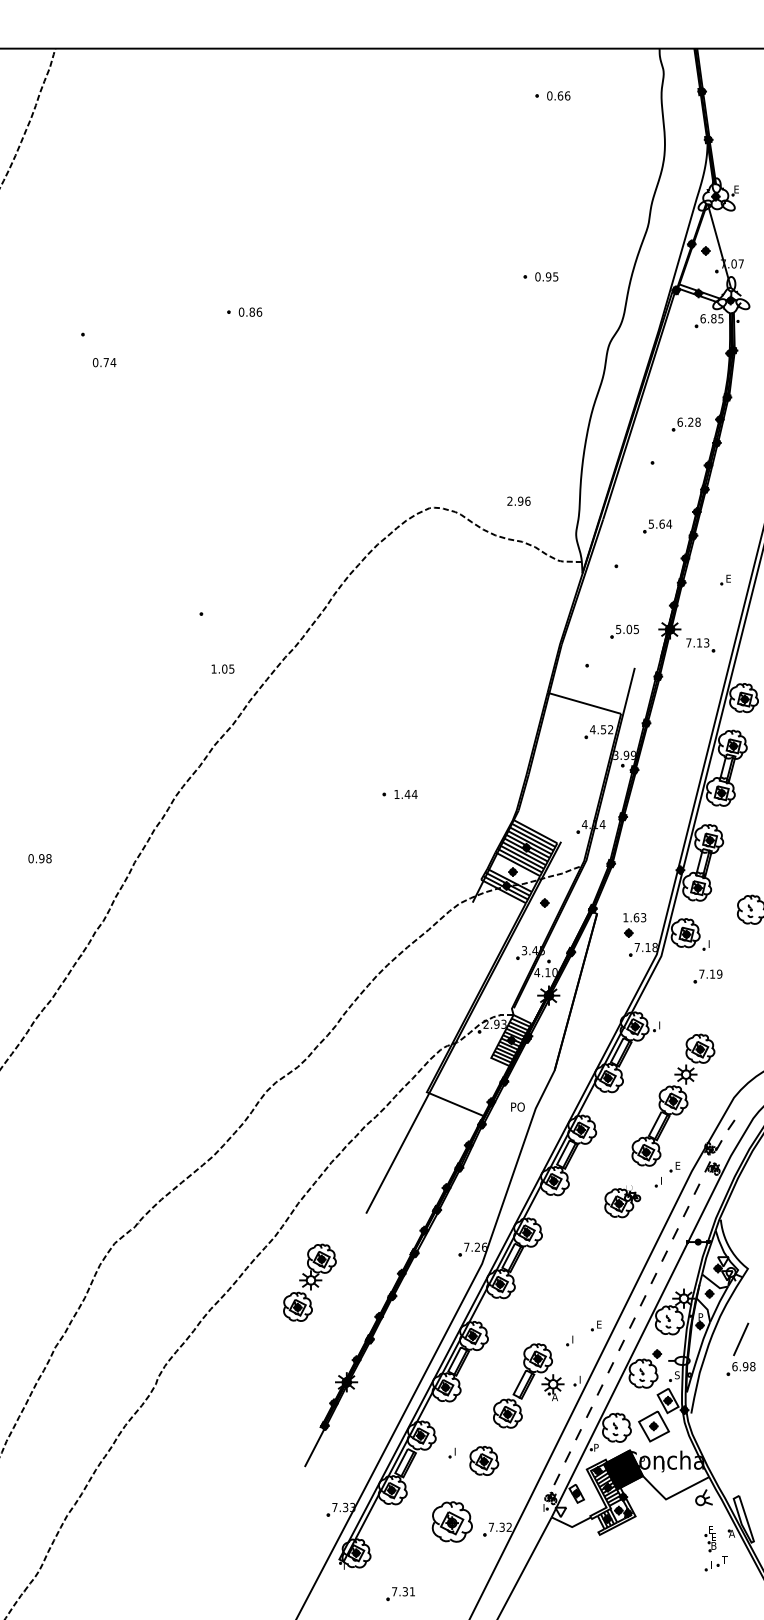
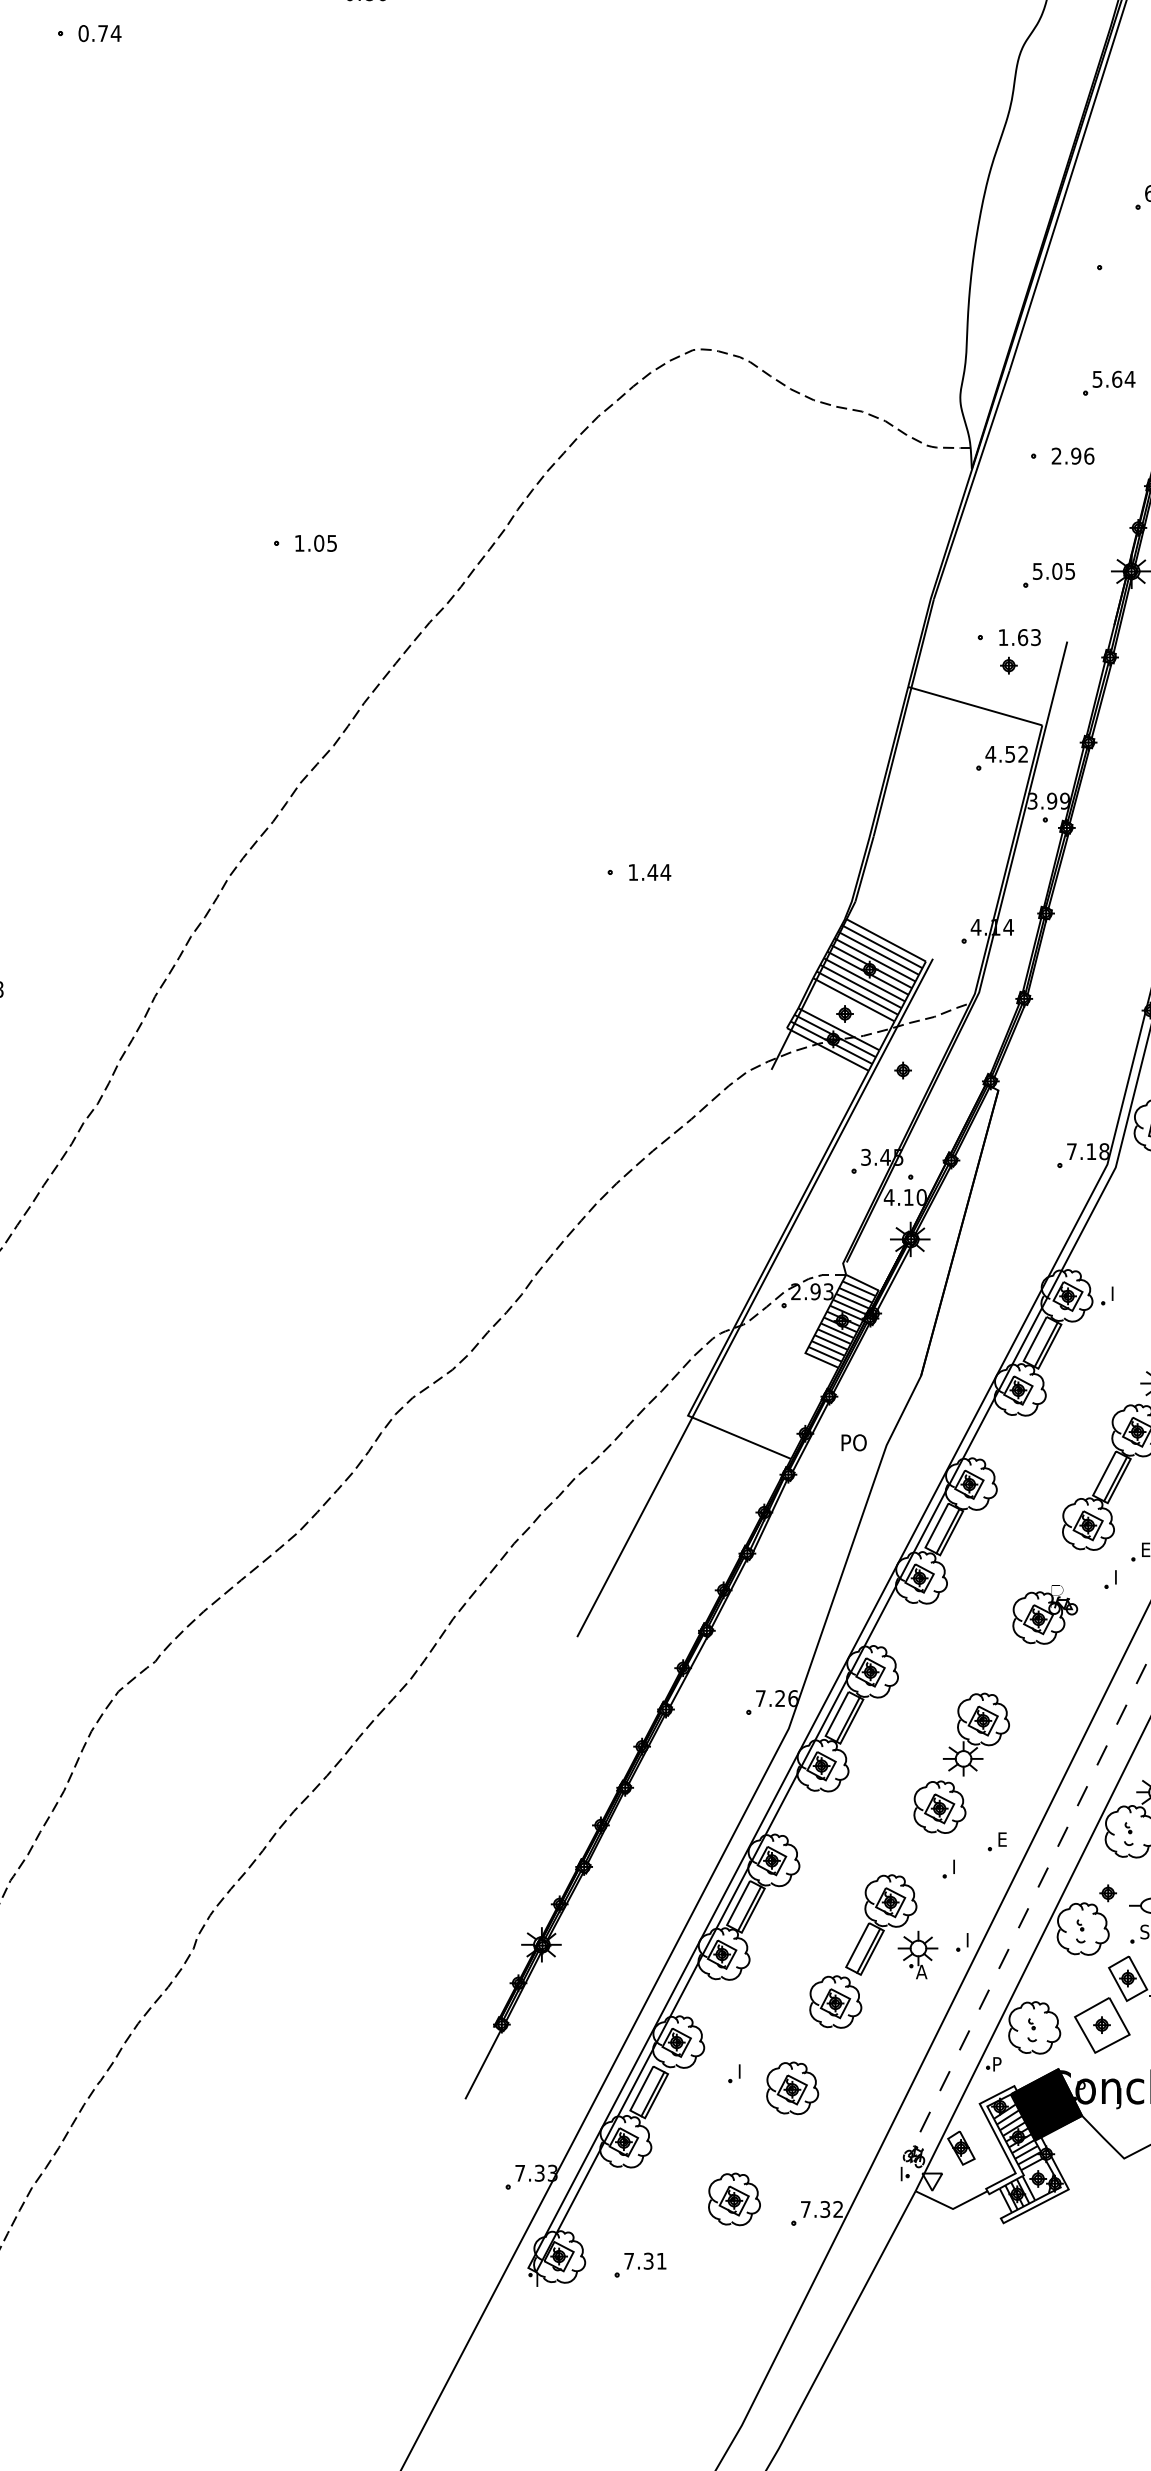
text: (104, 362) -> (99, 33), moved
text: (518, 500) -> (1072, 454), moved
text: (222, 668) -> (315, 542), moved
part: (634, 925) -> (1019, 651), moved
part: (309, 1282) -> (960, 1762), moved
part: (452, 1521) -> (734, 2198), size x0.71
part: (400, 1594) -> (639, 2266), moved

